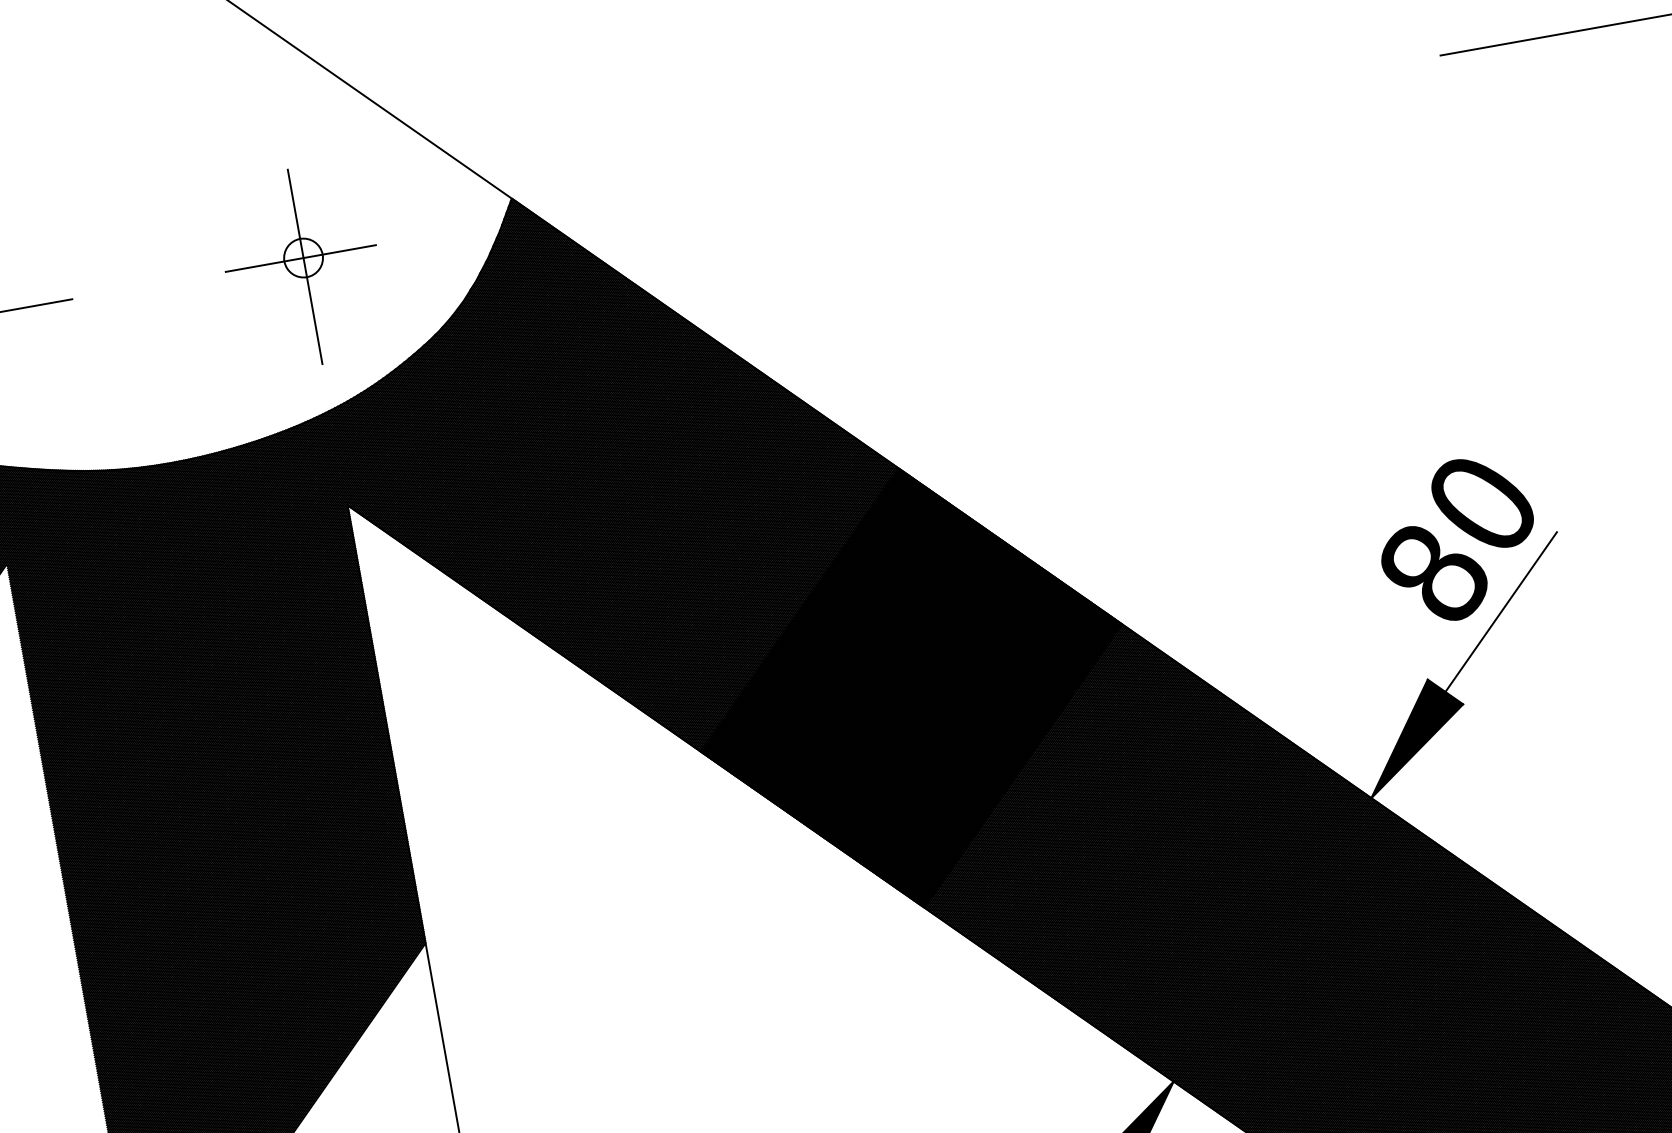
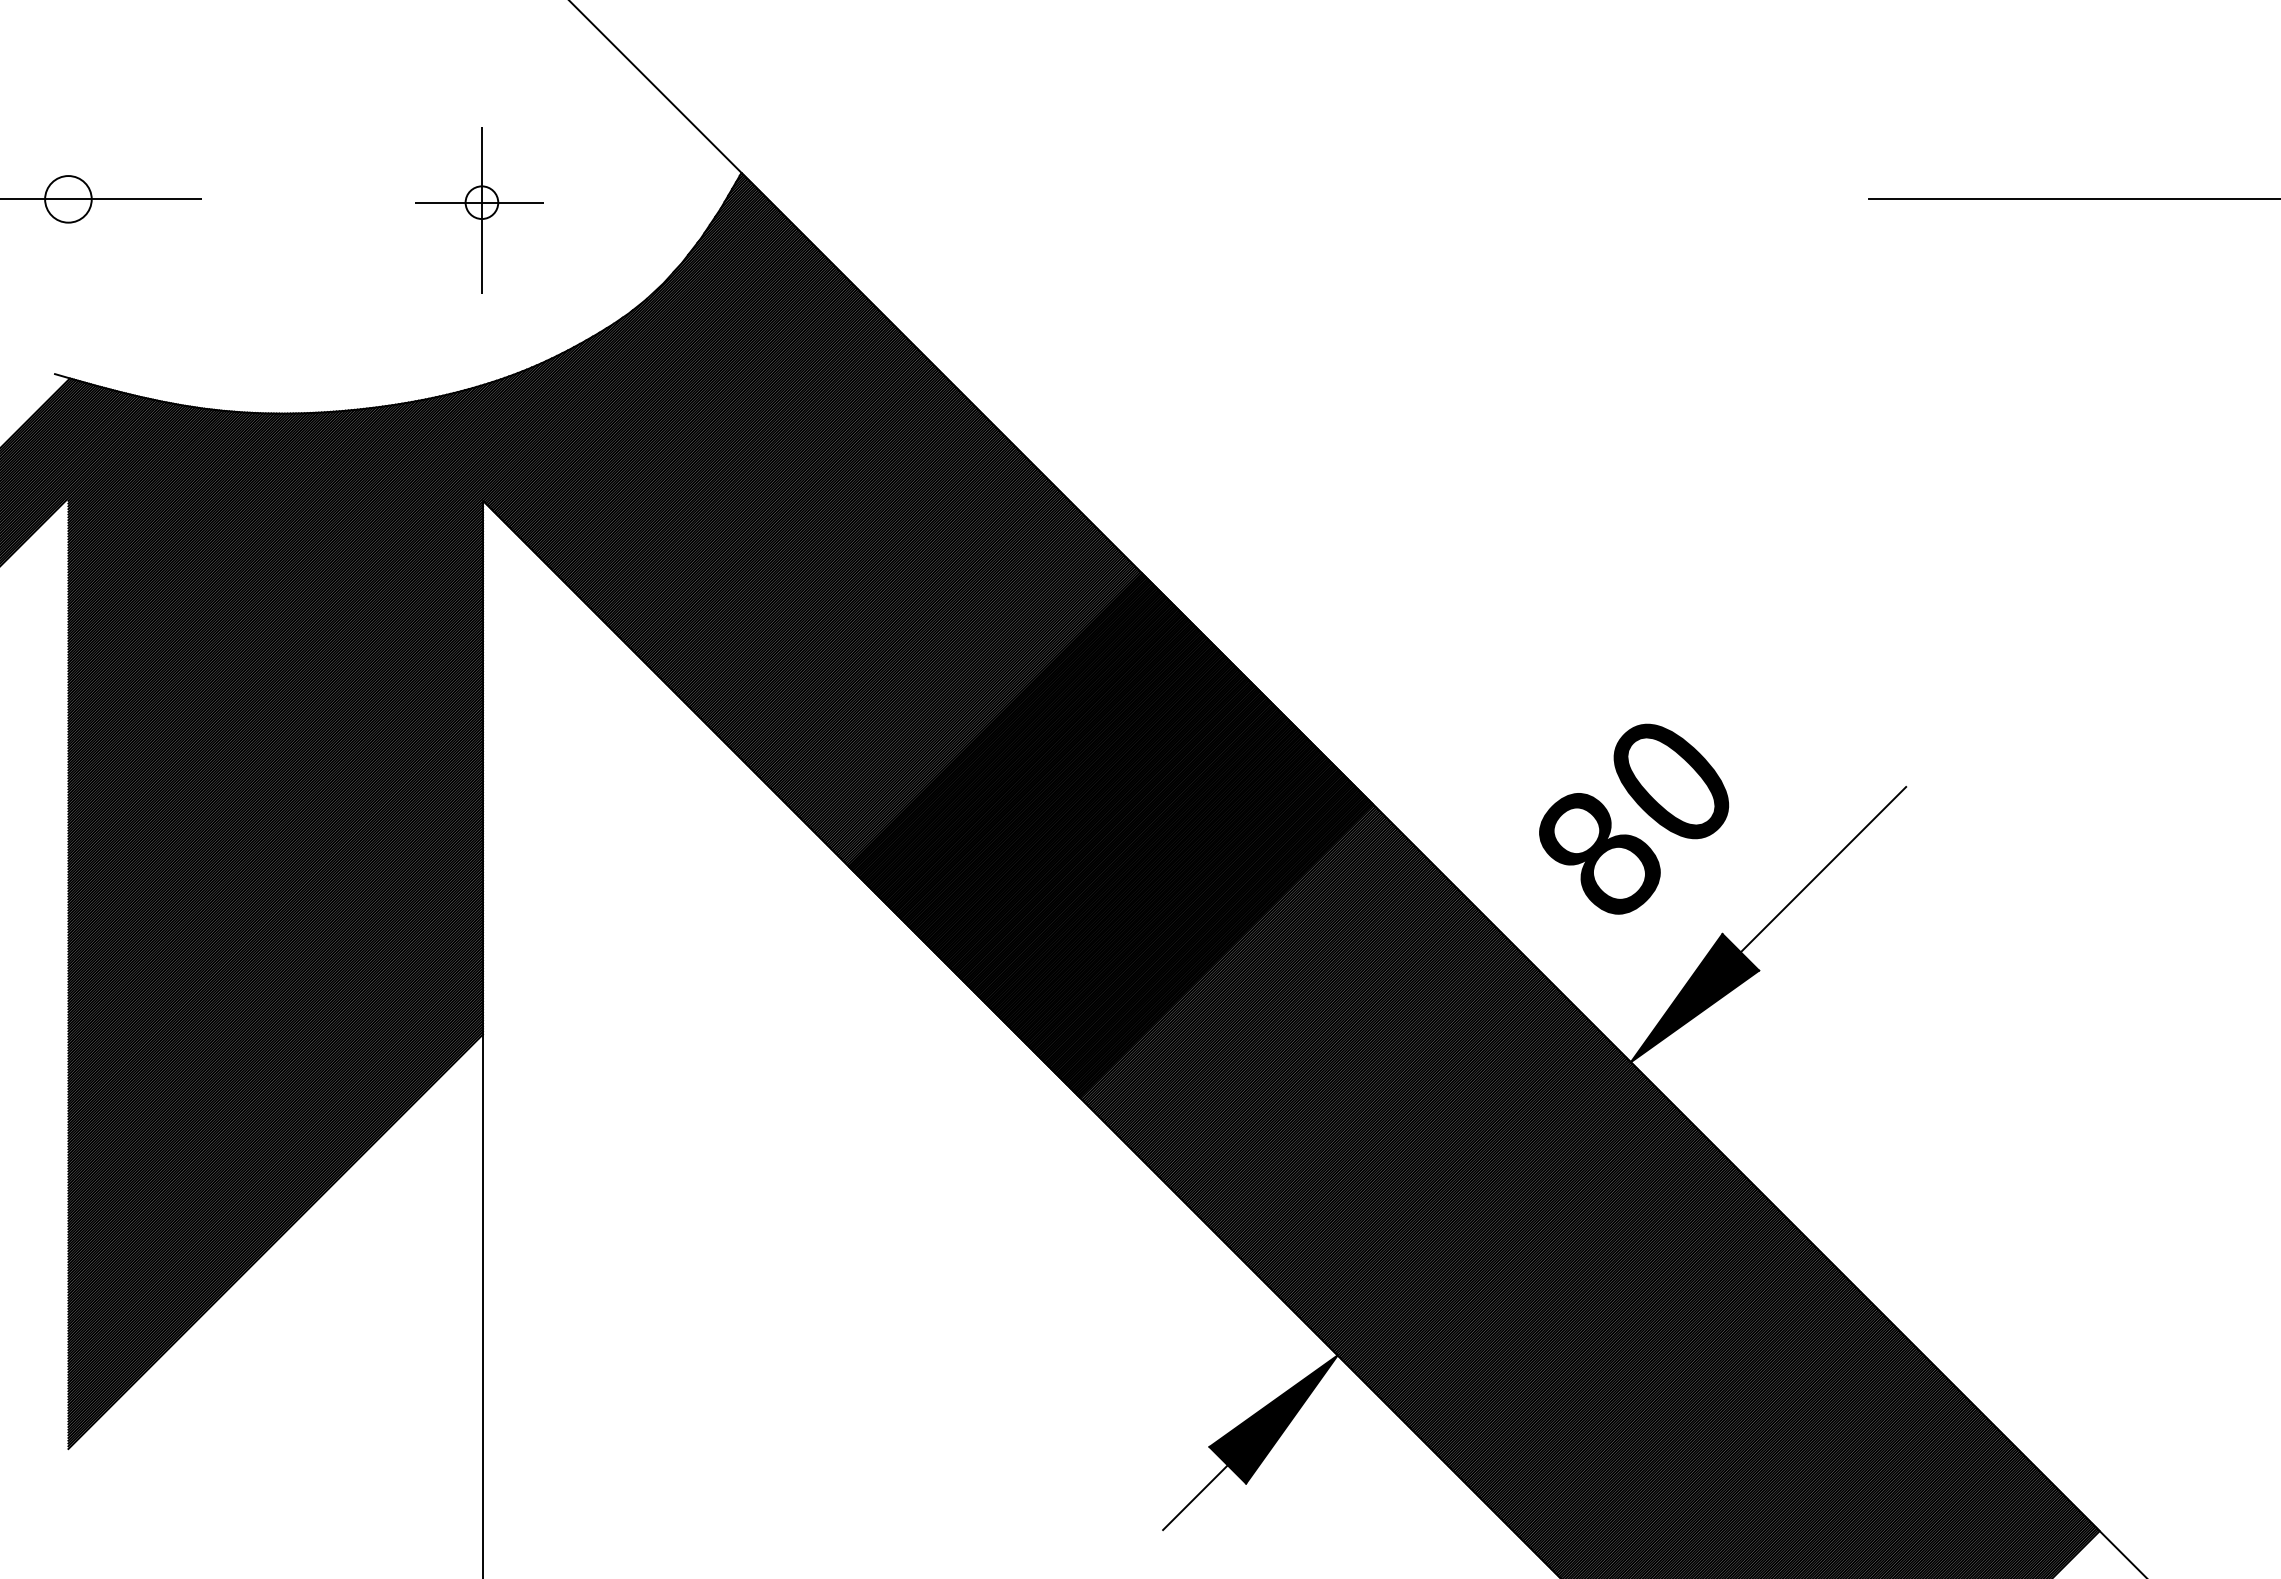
part: (302, 267) -> (479, 210), size x0.7
text: (1457, 539) -> (1634, 818), moved

